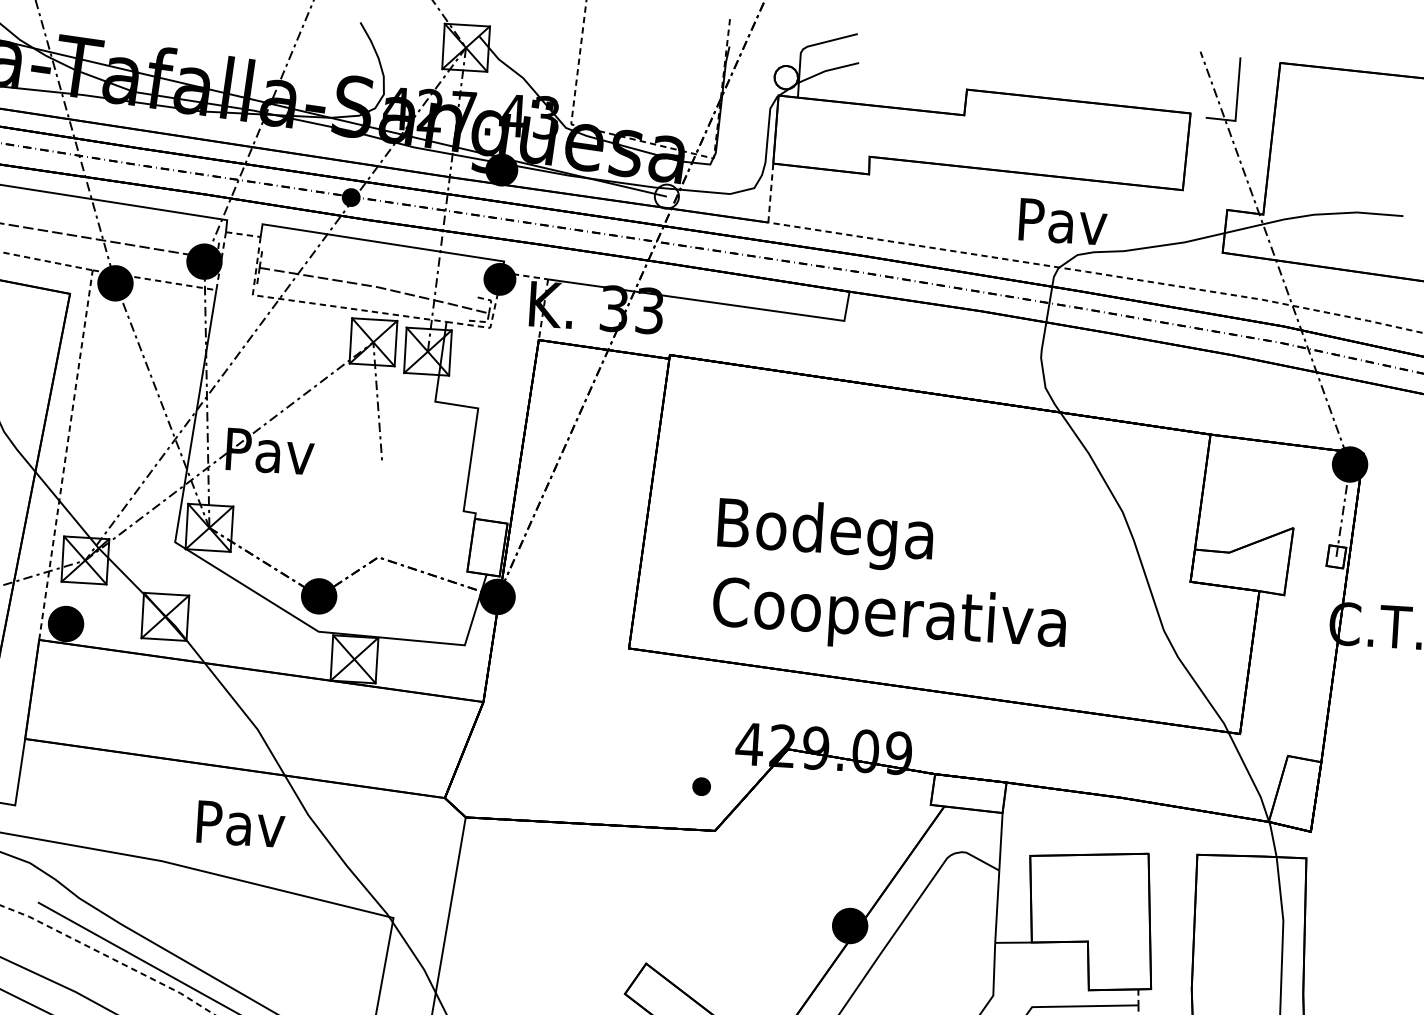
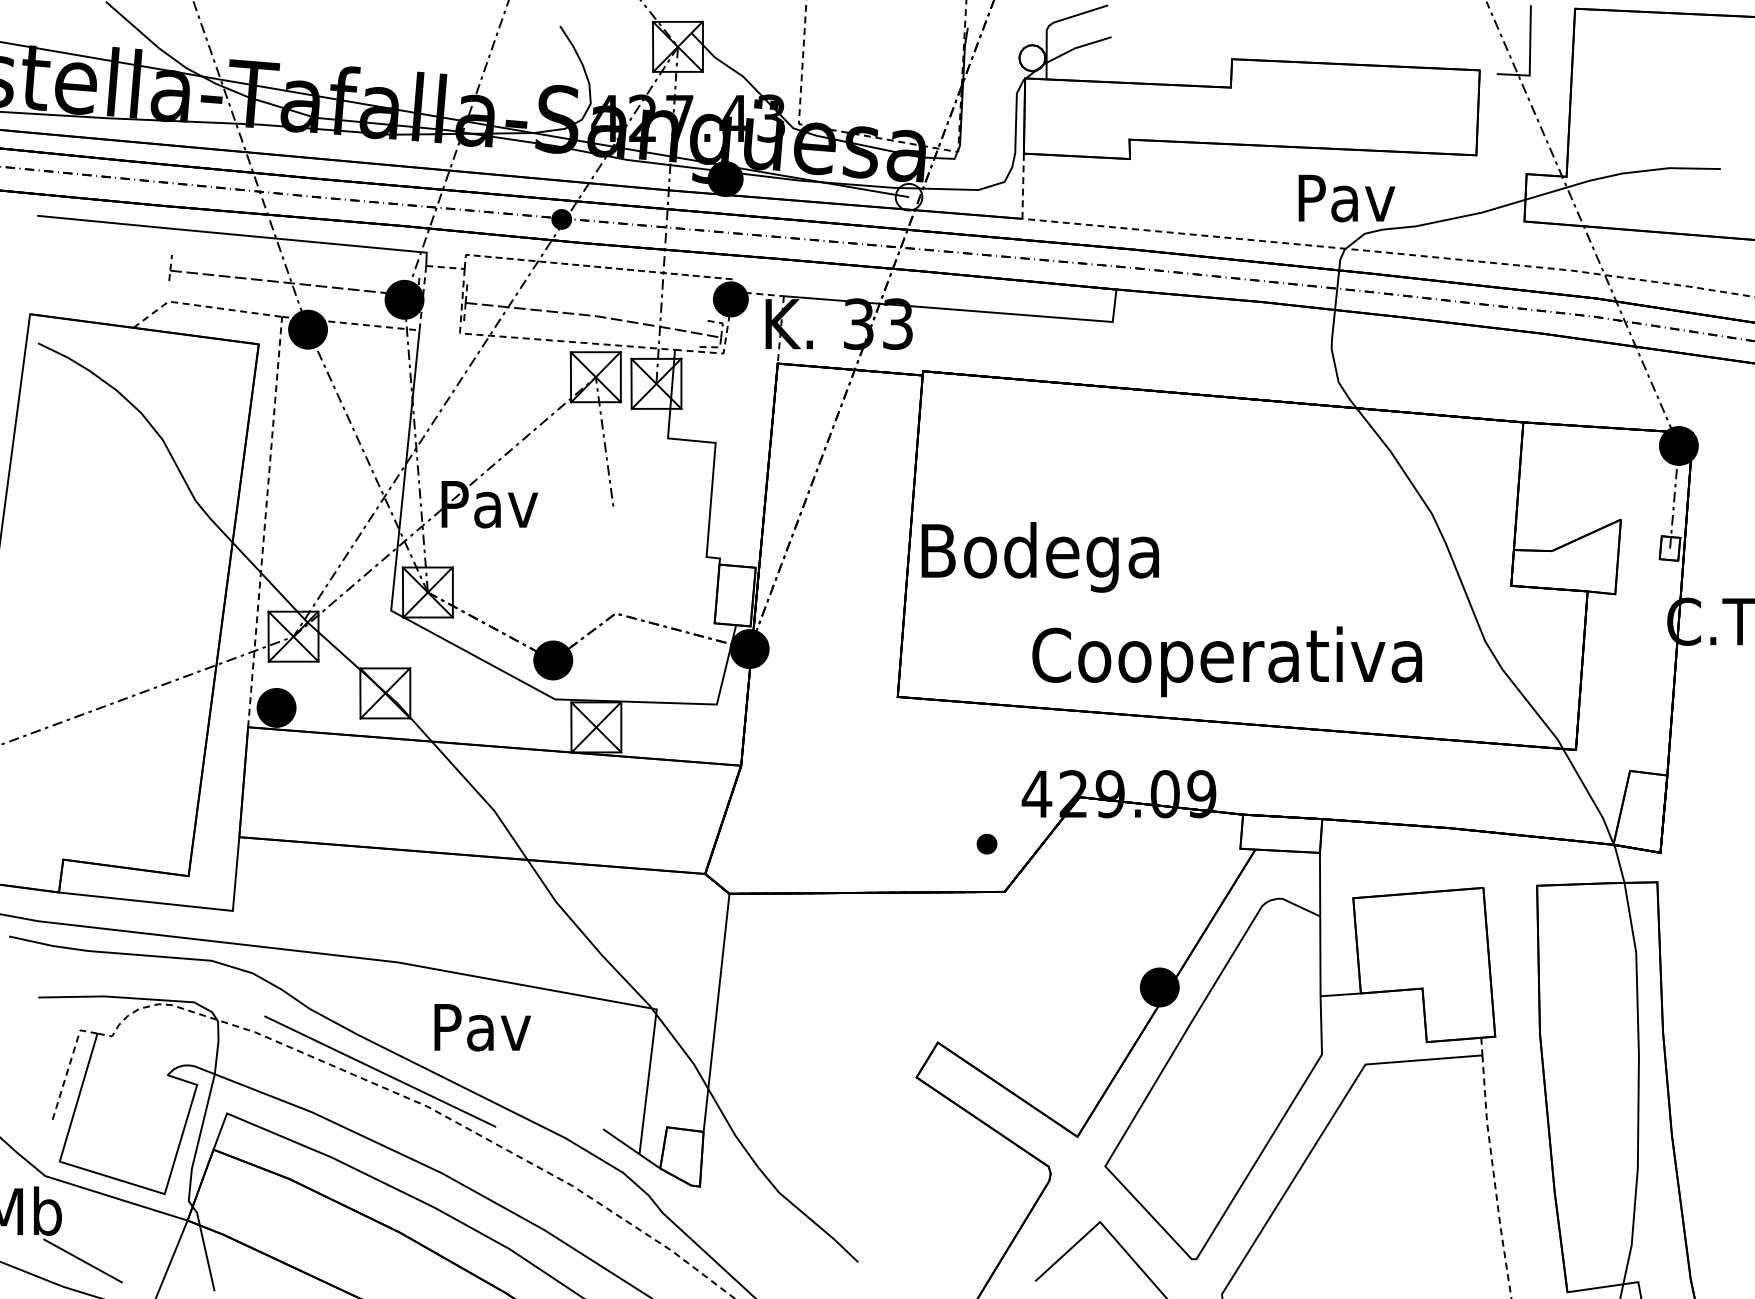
line: (382, 243) -> (599, 267), solid -> dashed
text: (824, 534) -> (1039, 557), moved
text: (888, 617) -> (1226, 661), moved
text: (240, 824) -> (482, 1027), moved

